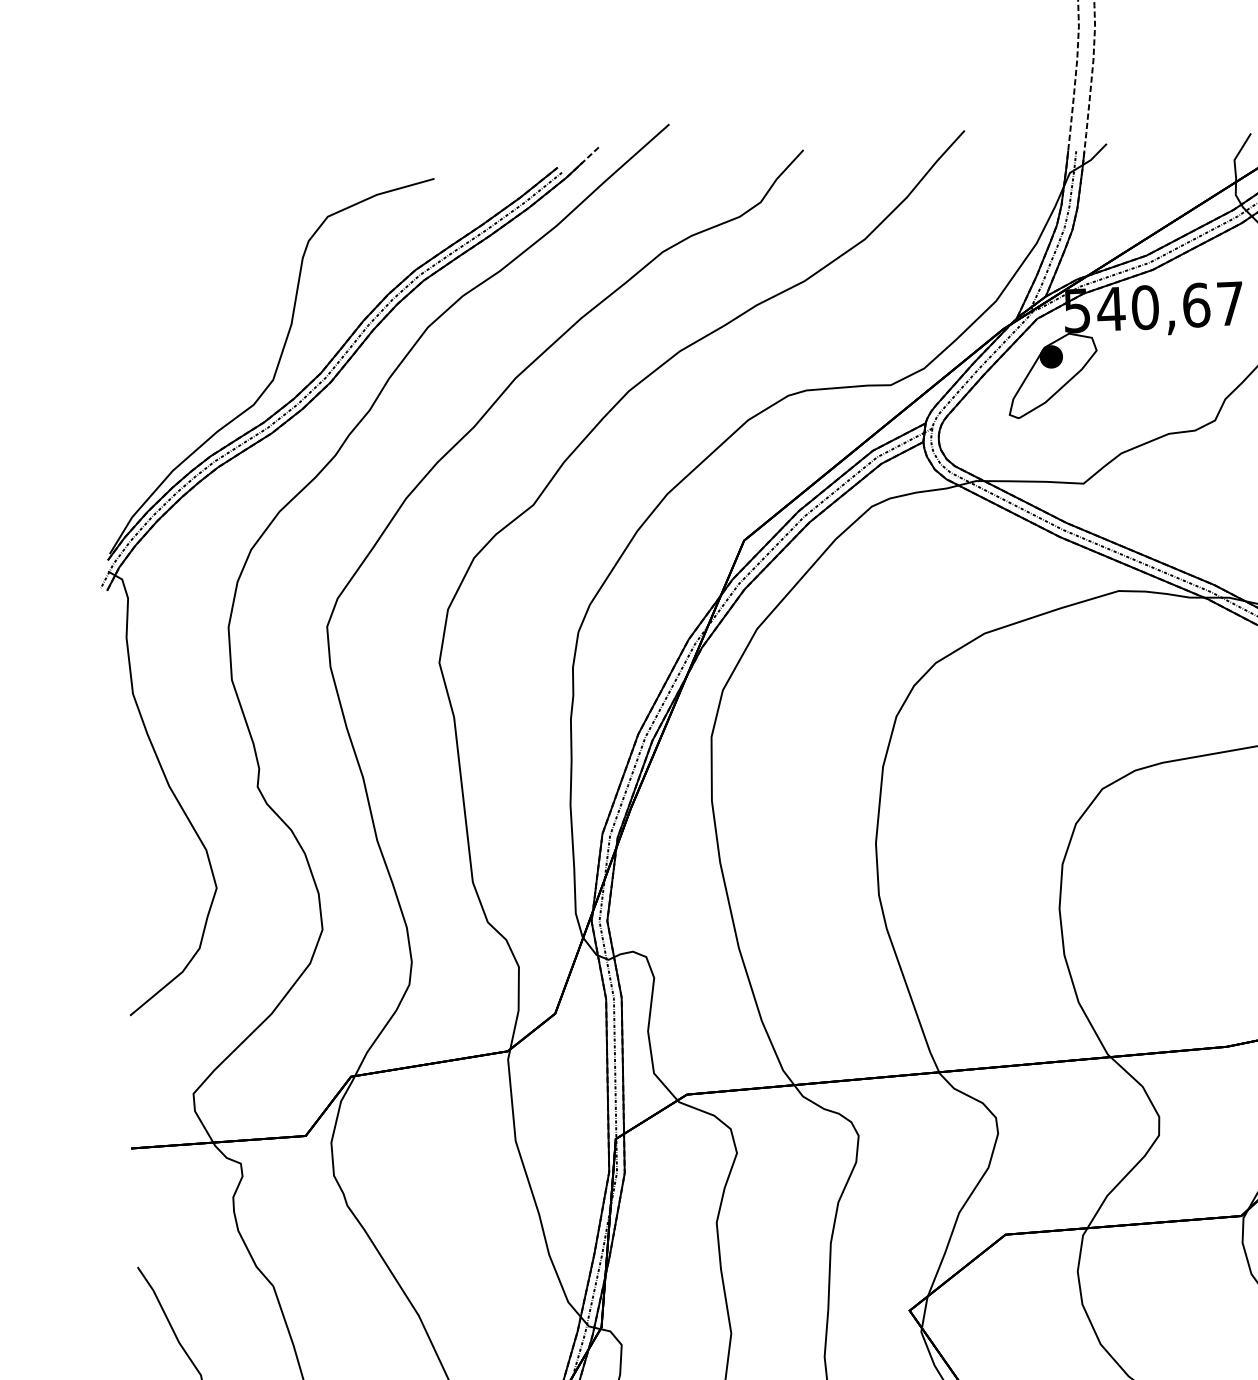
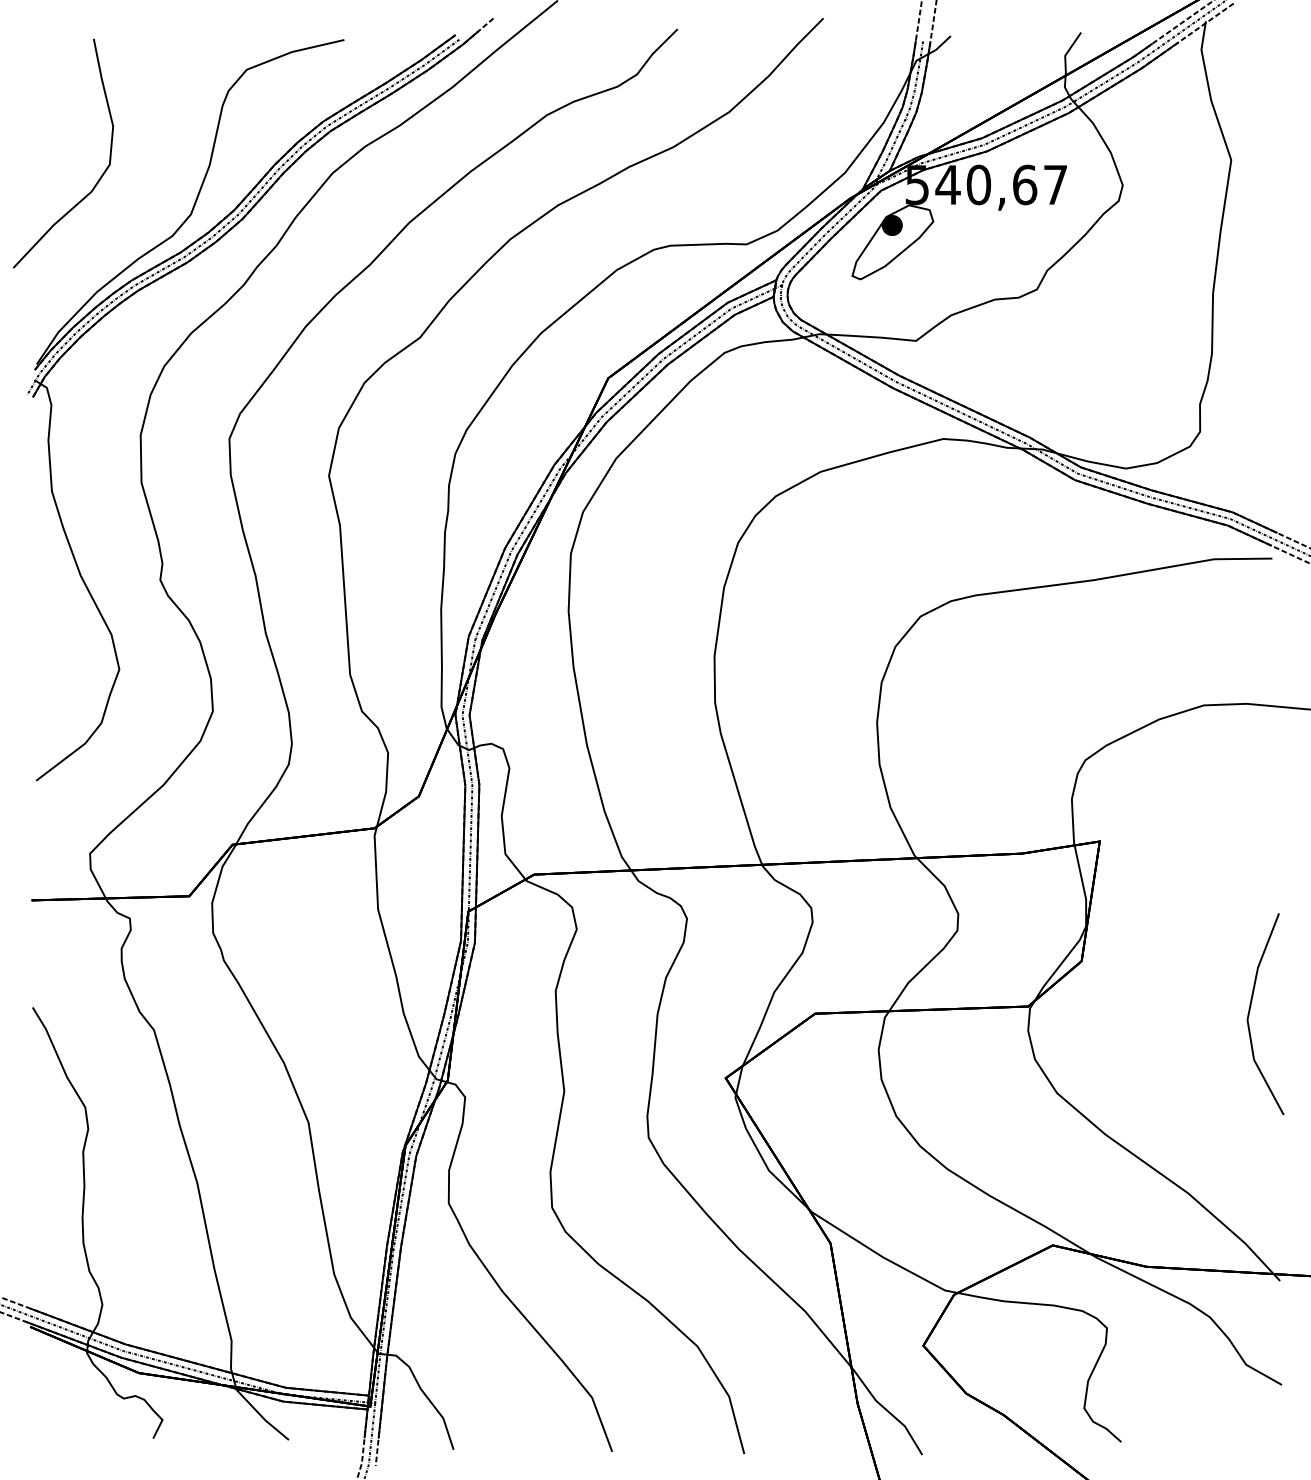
curve: (170, 342) -> (100, 176), added

